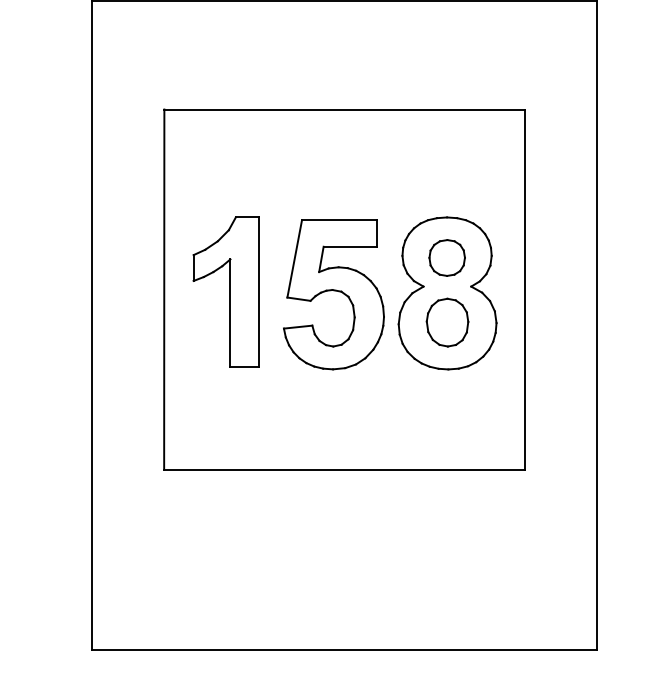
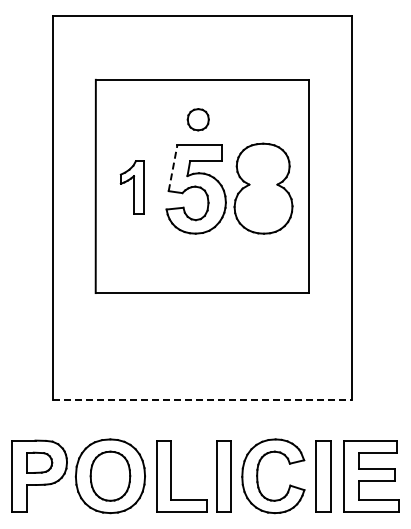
line: (295, 257) -> (173, 167), solid -> dashed
part: (445, 257) -> (197, 119), moved
part: (226, 291) -> (132, 187), size x0.6
part: (447, 321) -> (263, 205), removed
line: (346, 649) -> (203, 399), solid -> dashed

